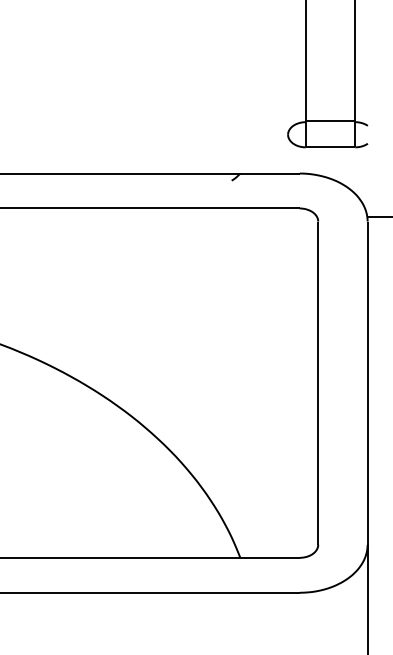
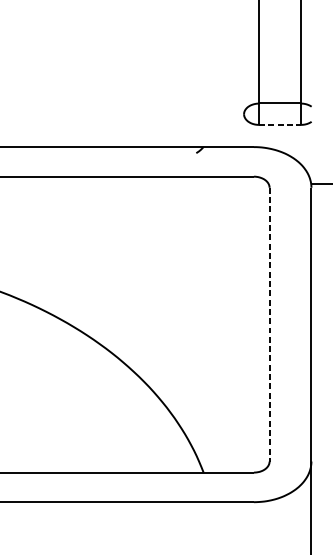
line: (330, 147) -> (279, 125), solid -> dashed
line: (318, 383) -> (269, 324), solid -> dashed

